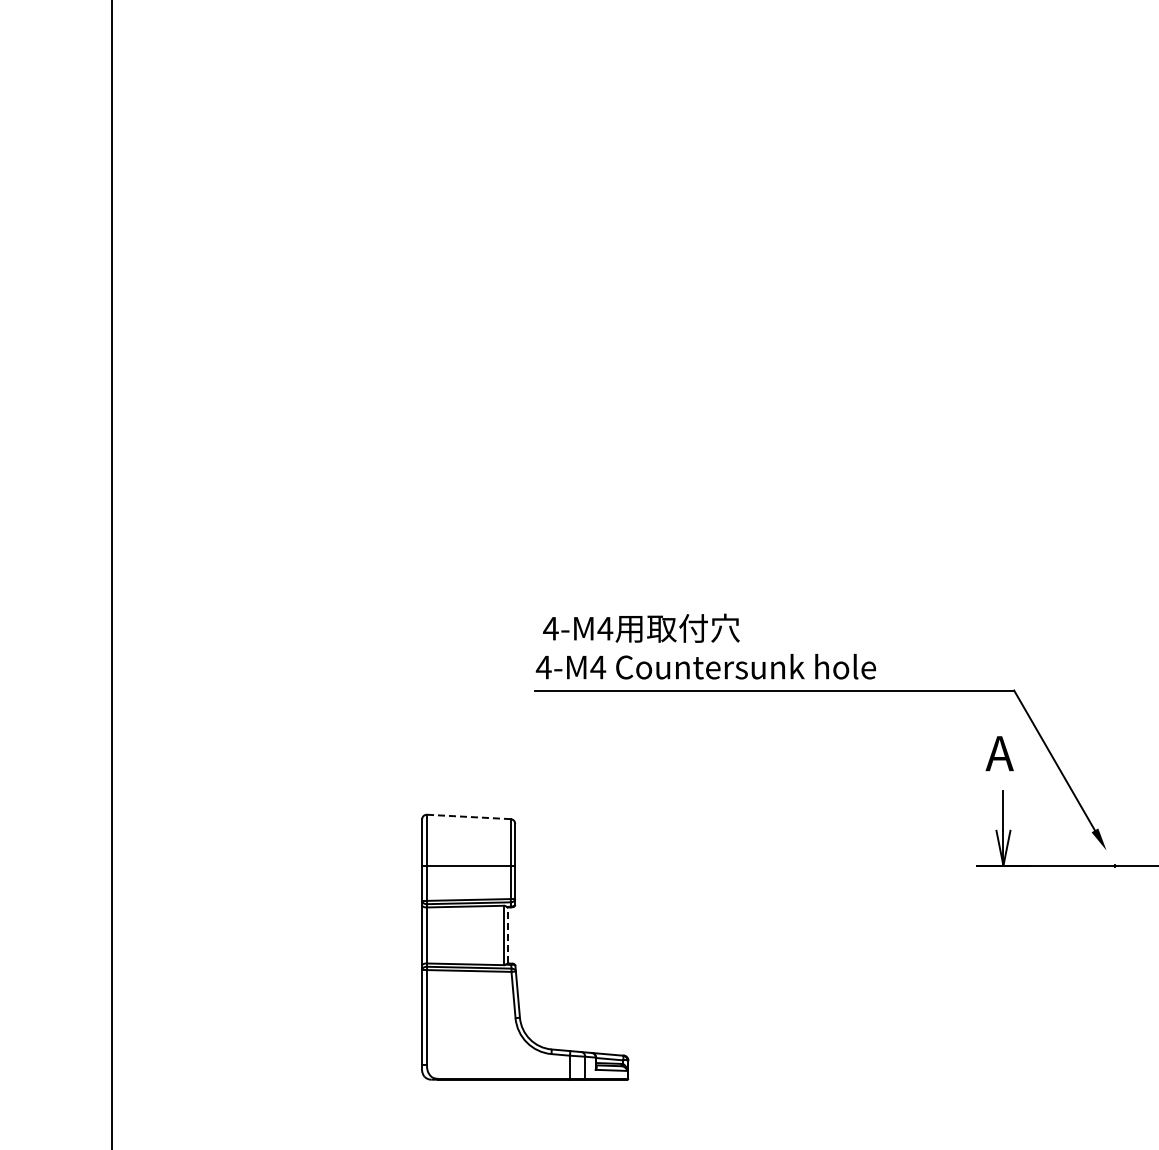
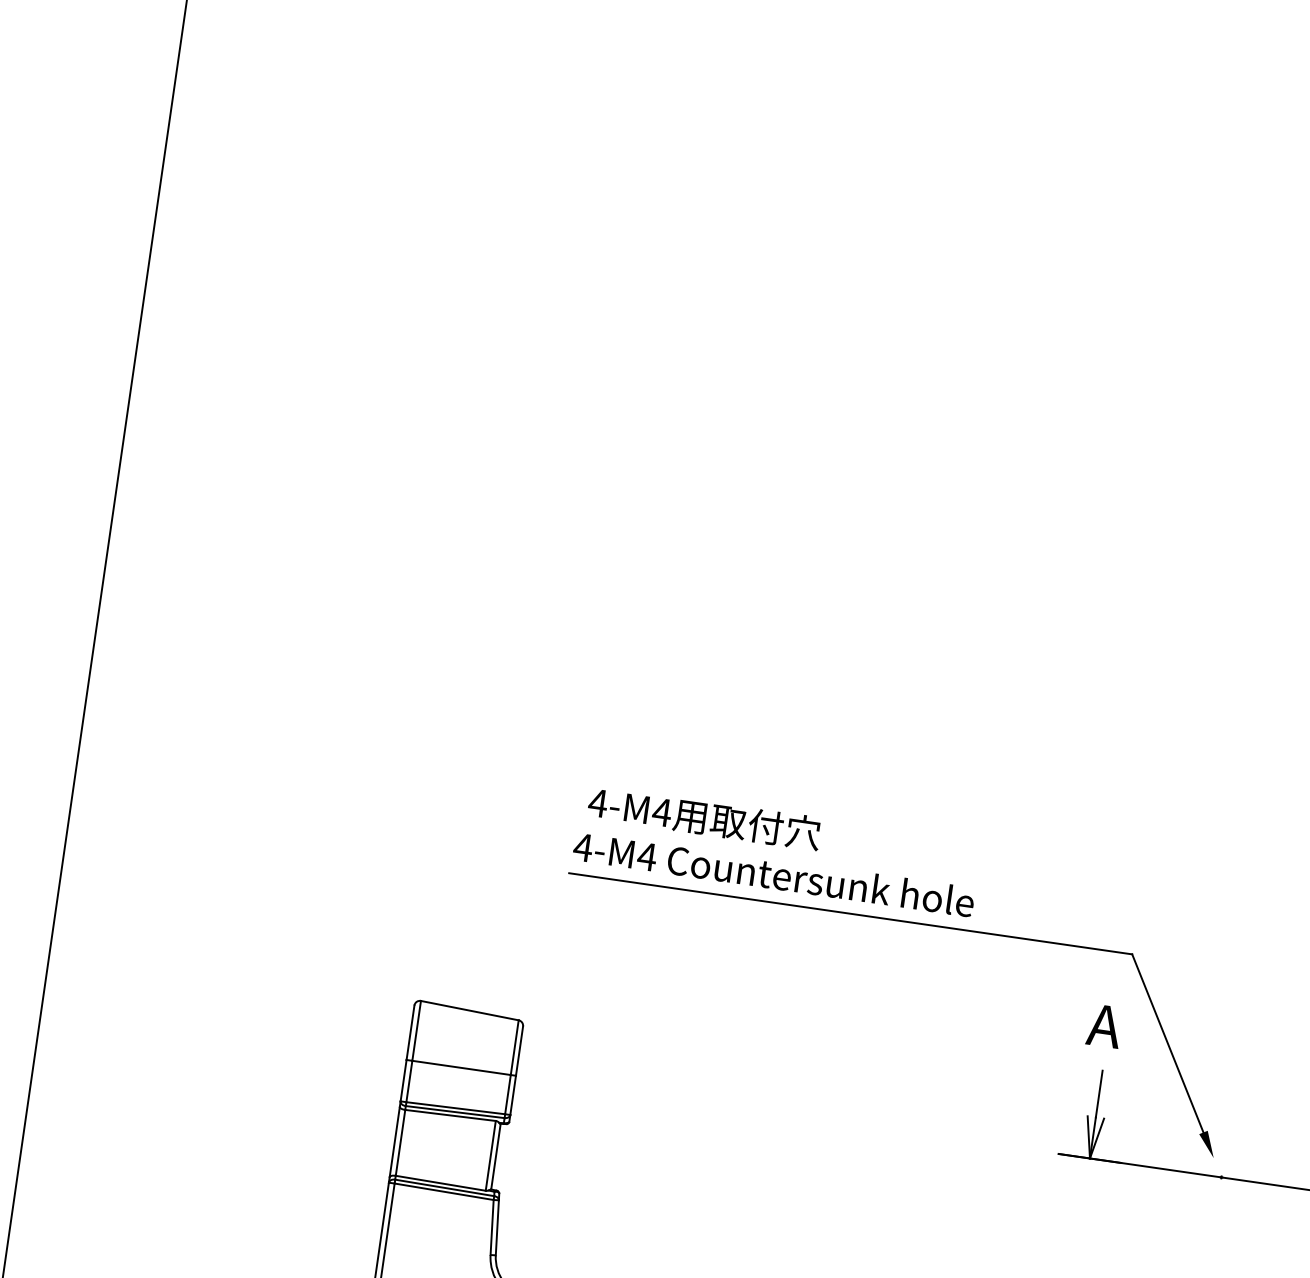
line: (468, 816) -> (469, 1010), dashed -> solid
line: (508, 935) -> (496, 1156), dashed -> solid

